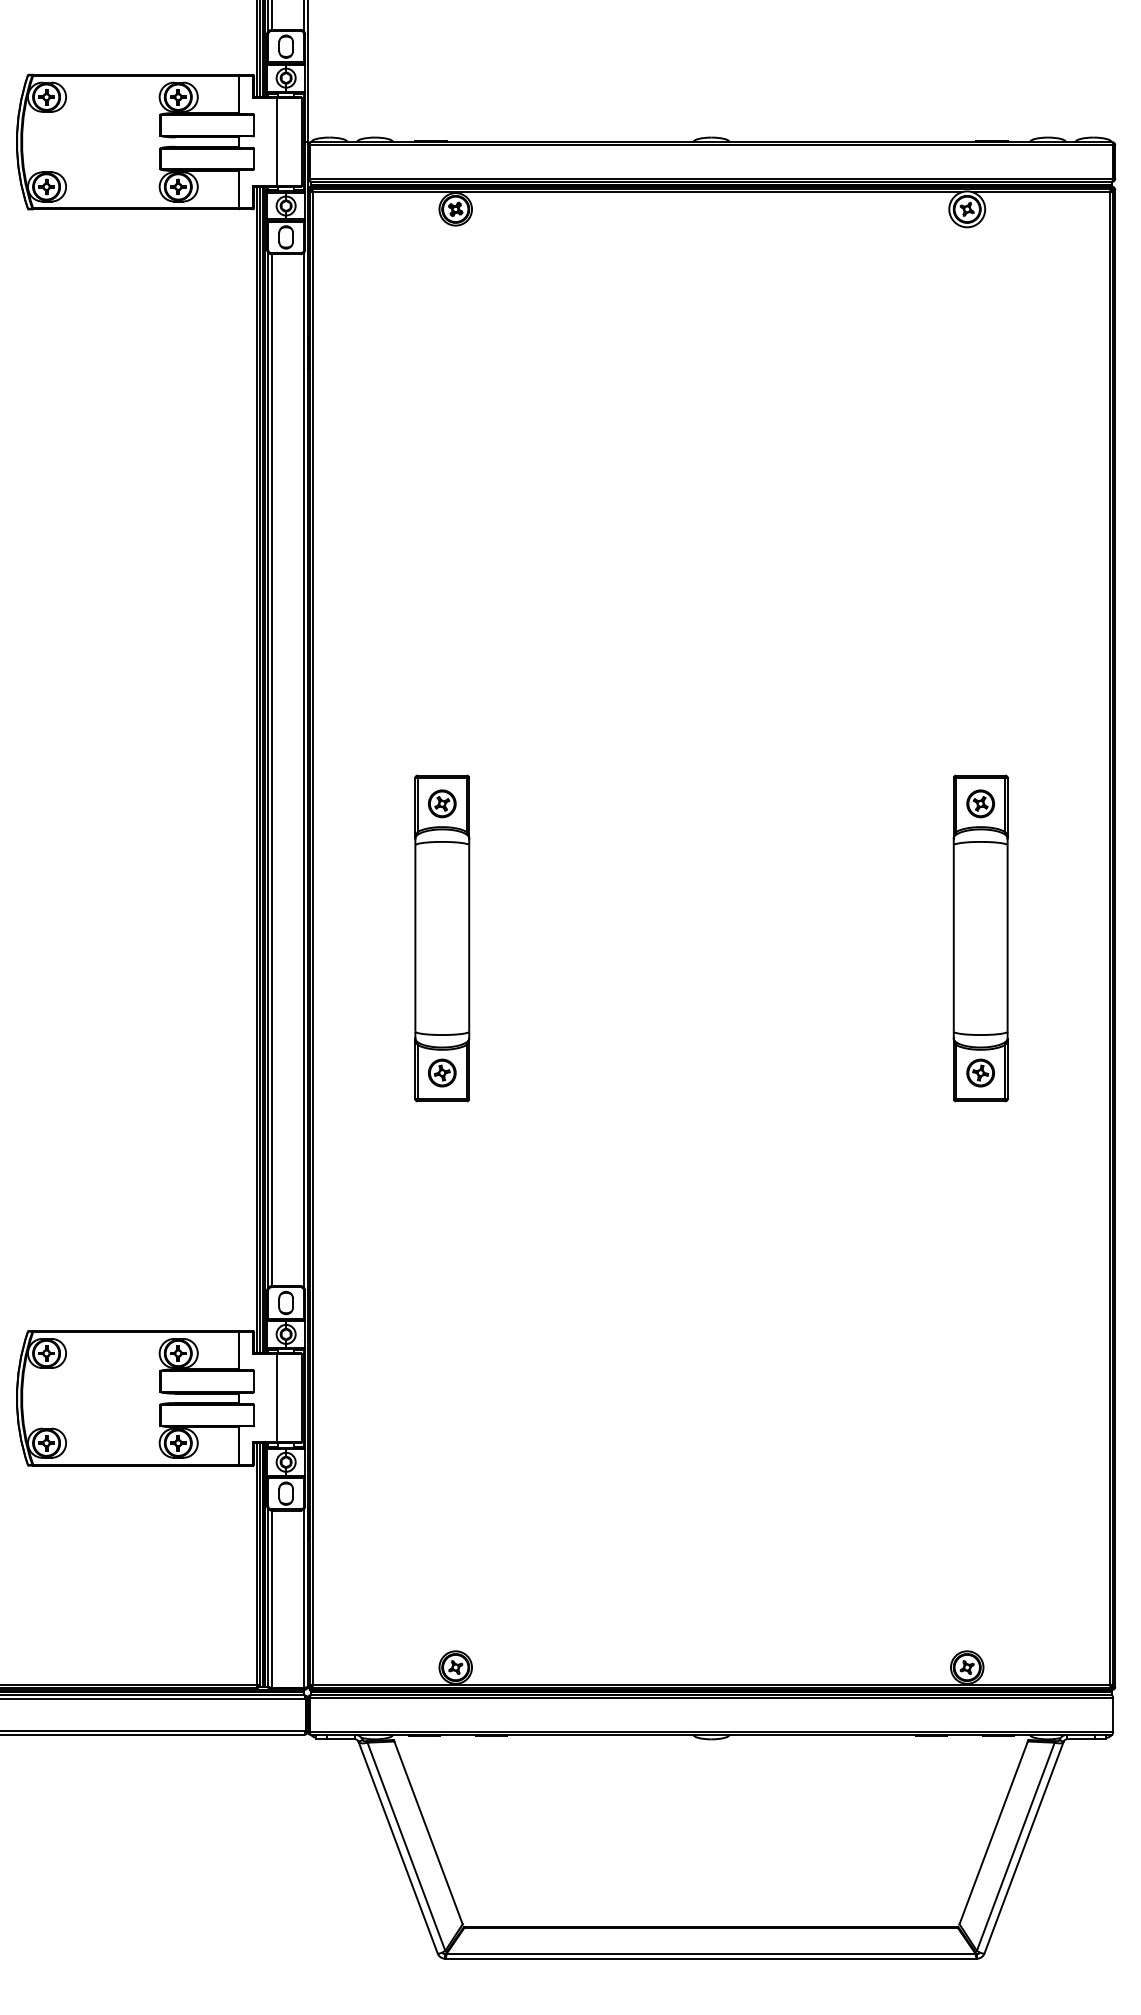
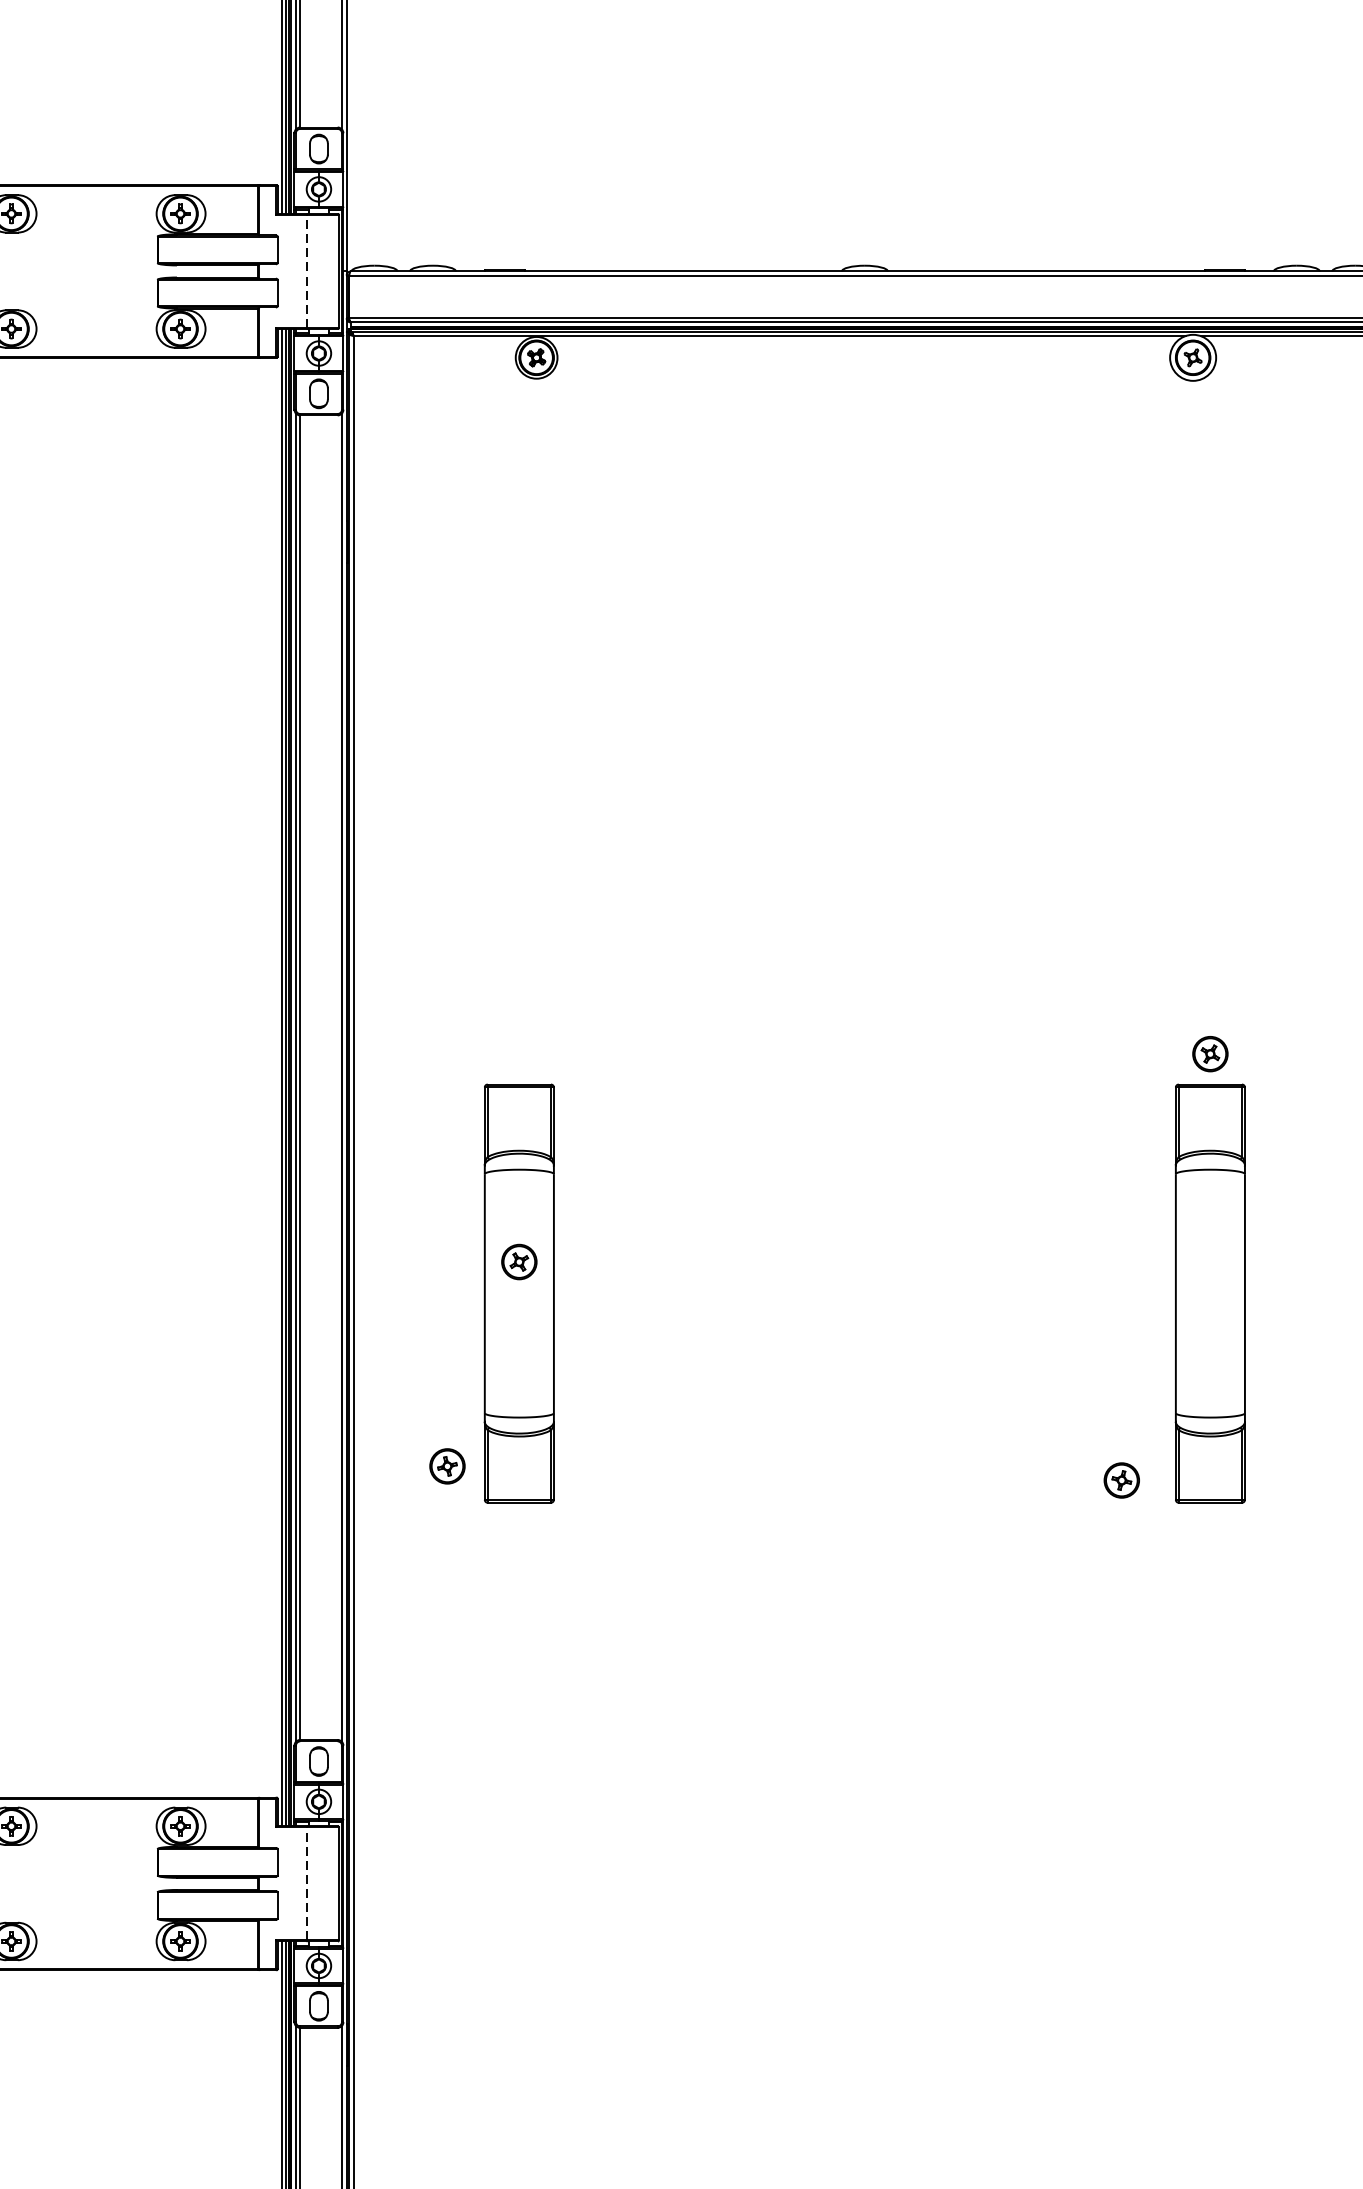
line: (276, 142) -> (306, 272), solid -> dashed
part: (442, 803) -> (519, 1261), moved
part: (980, 803) -> (1210, 1053), moved
part: (442, 1072) -> (447, 1465), moved
part: (980, 1072) -> (1121, 1479), moved
line: (276, 1398) -> (306, 1884), solid -> dashed

